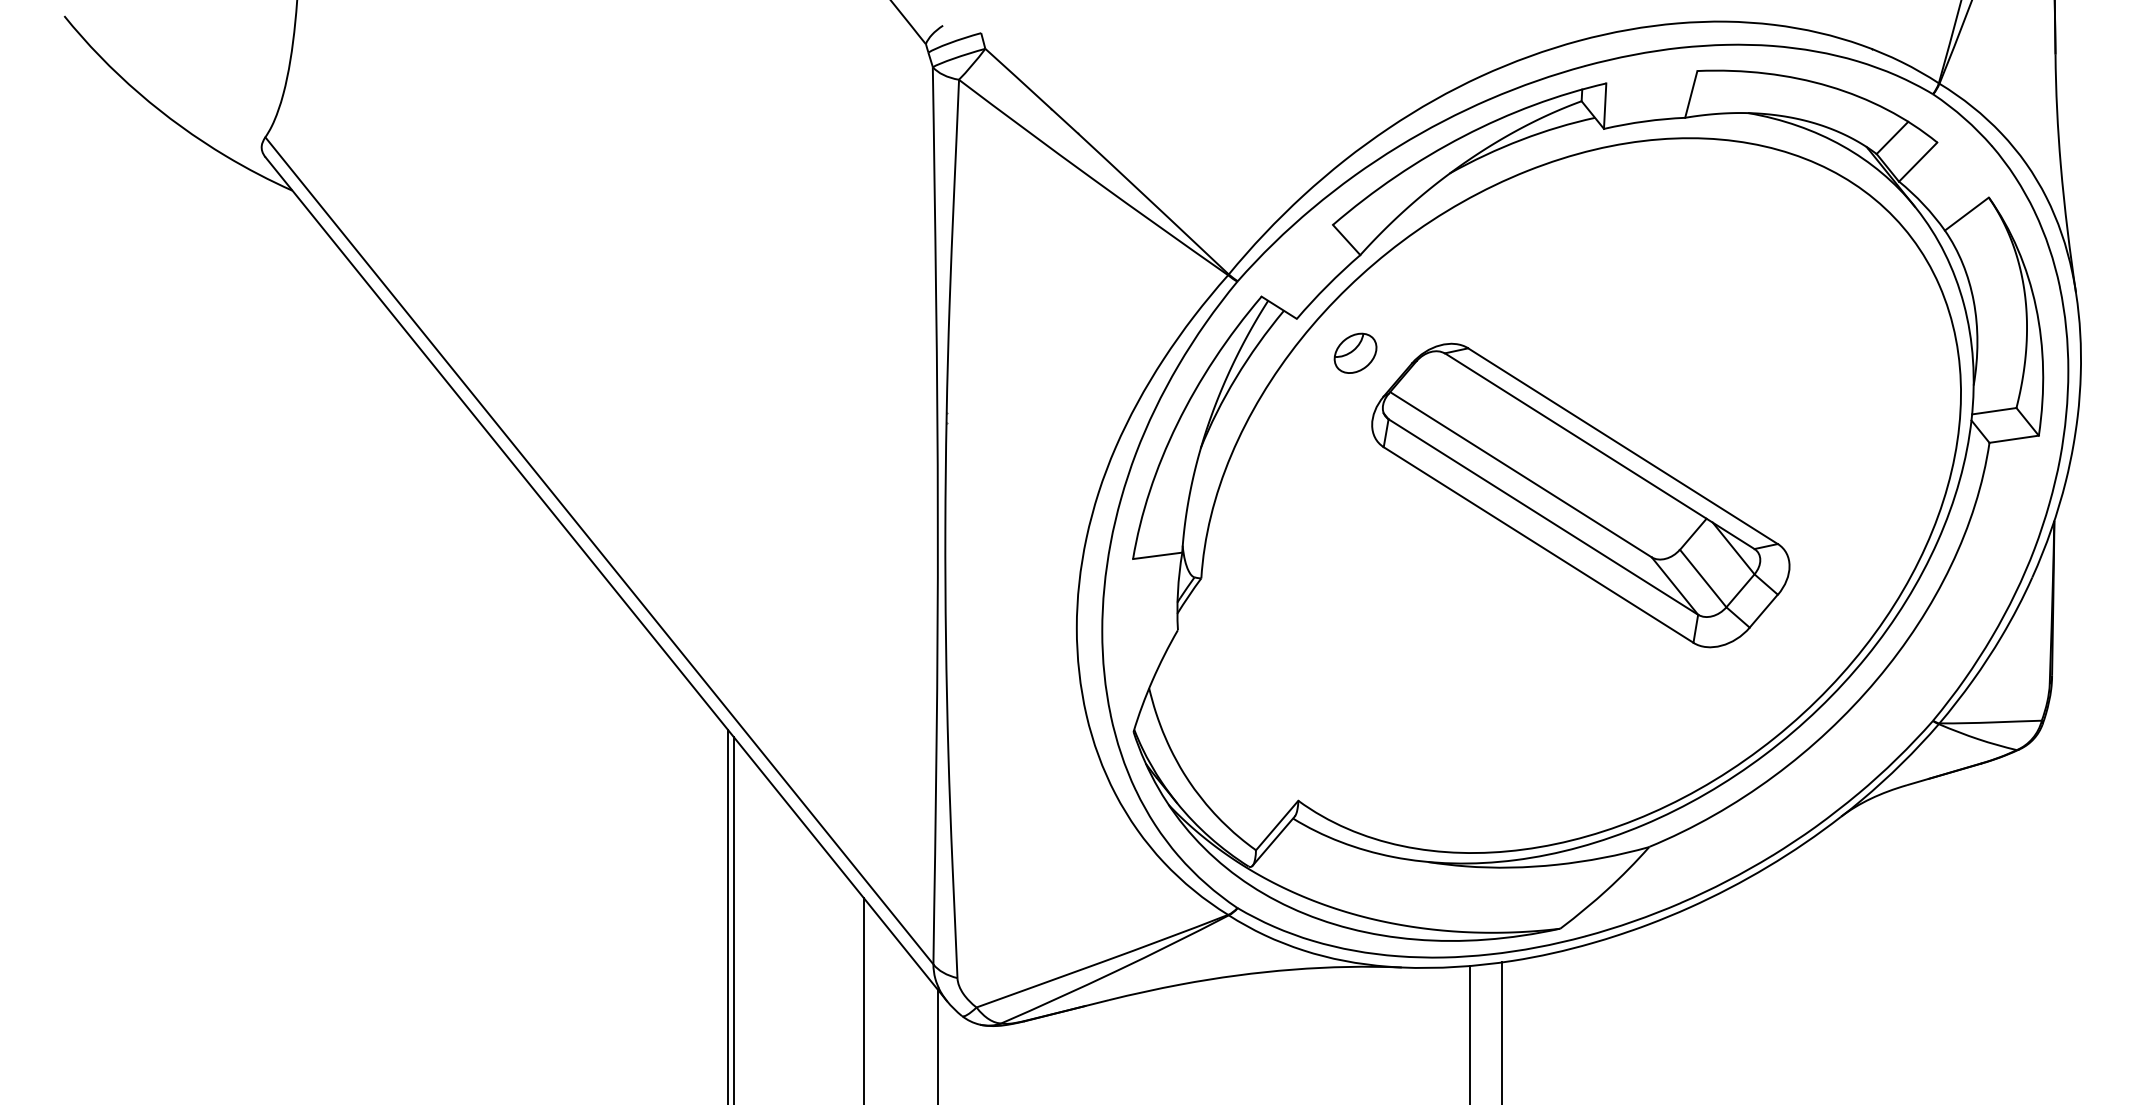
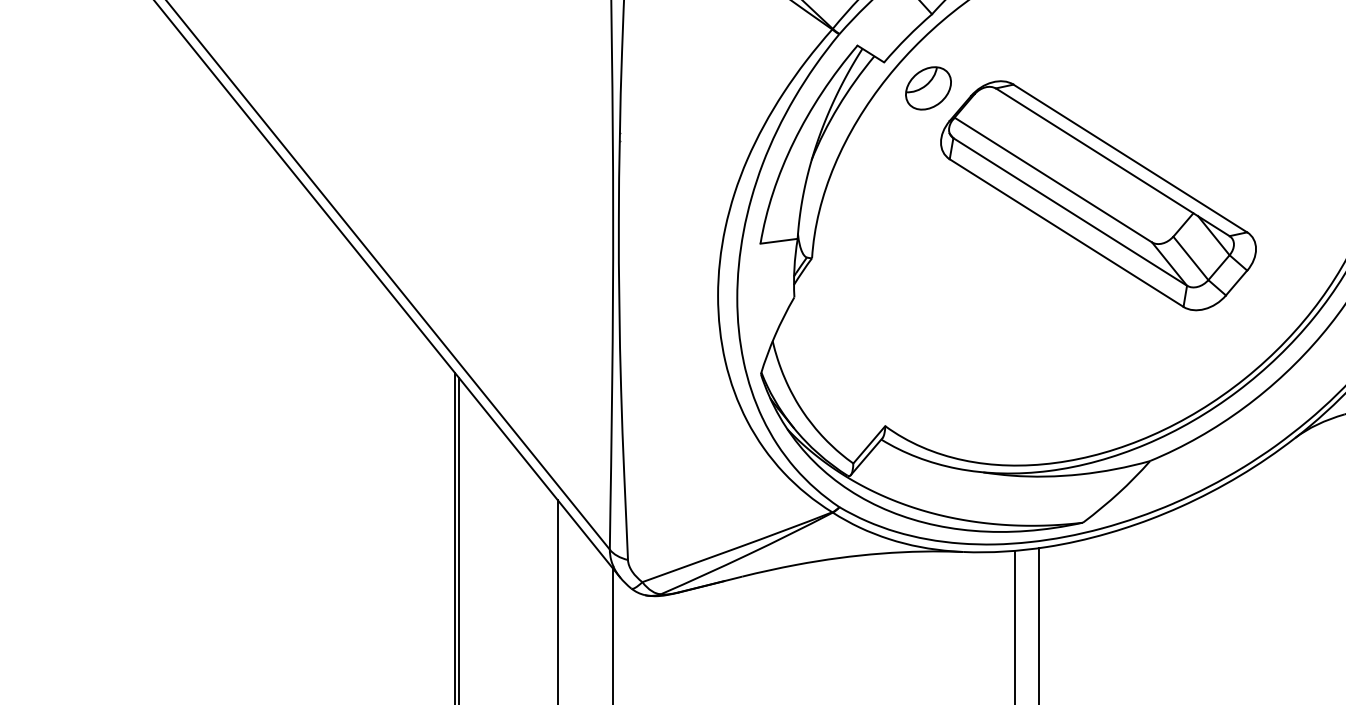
part: (1355, 353) -> (928, 88), size x1.43

